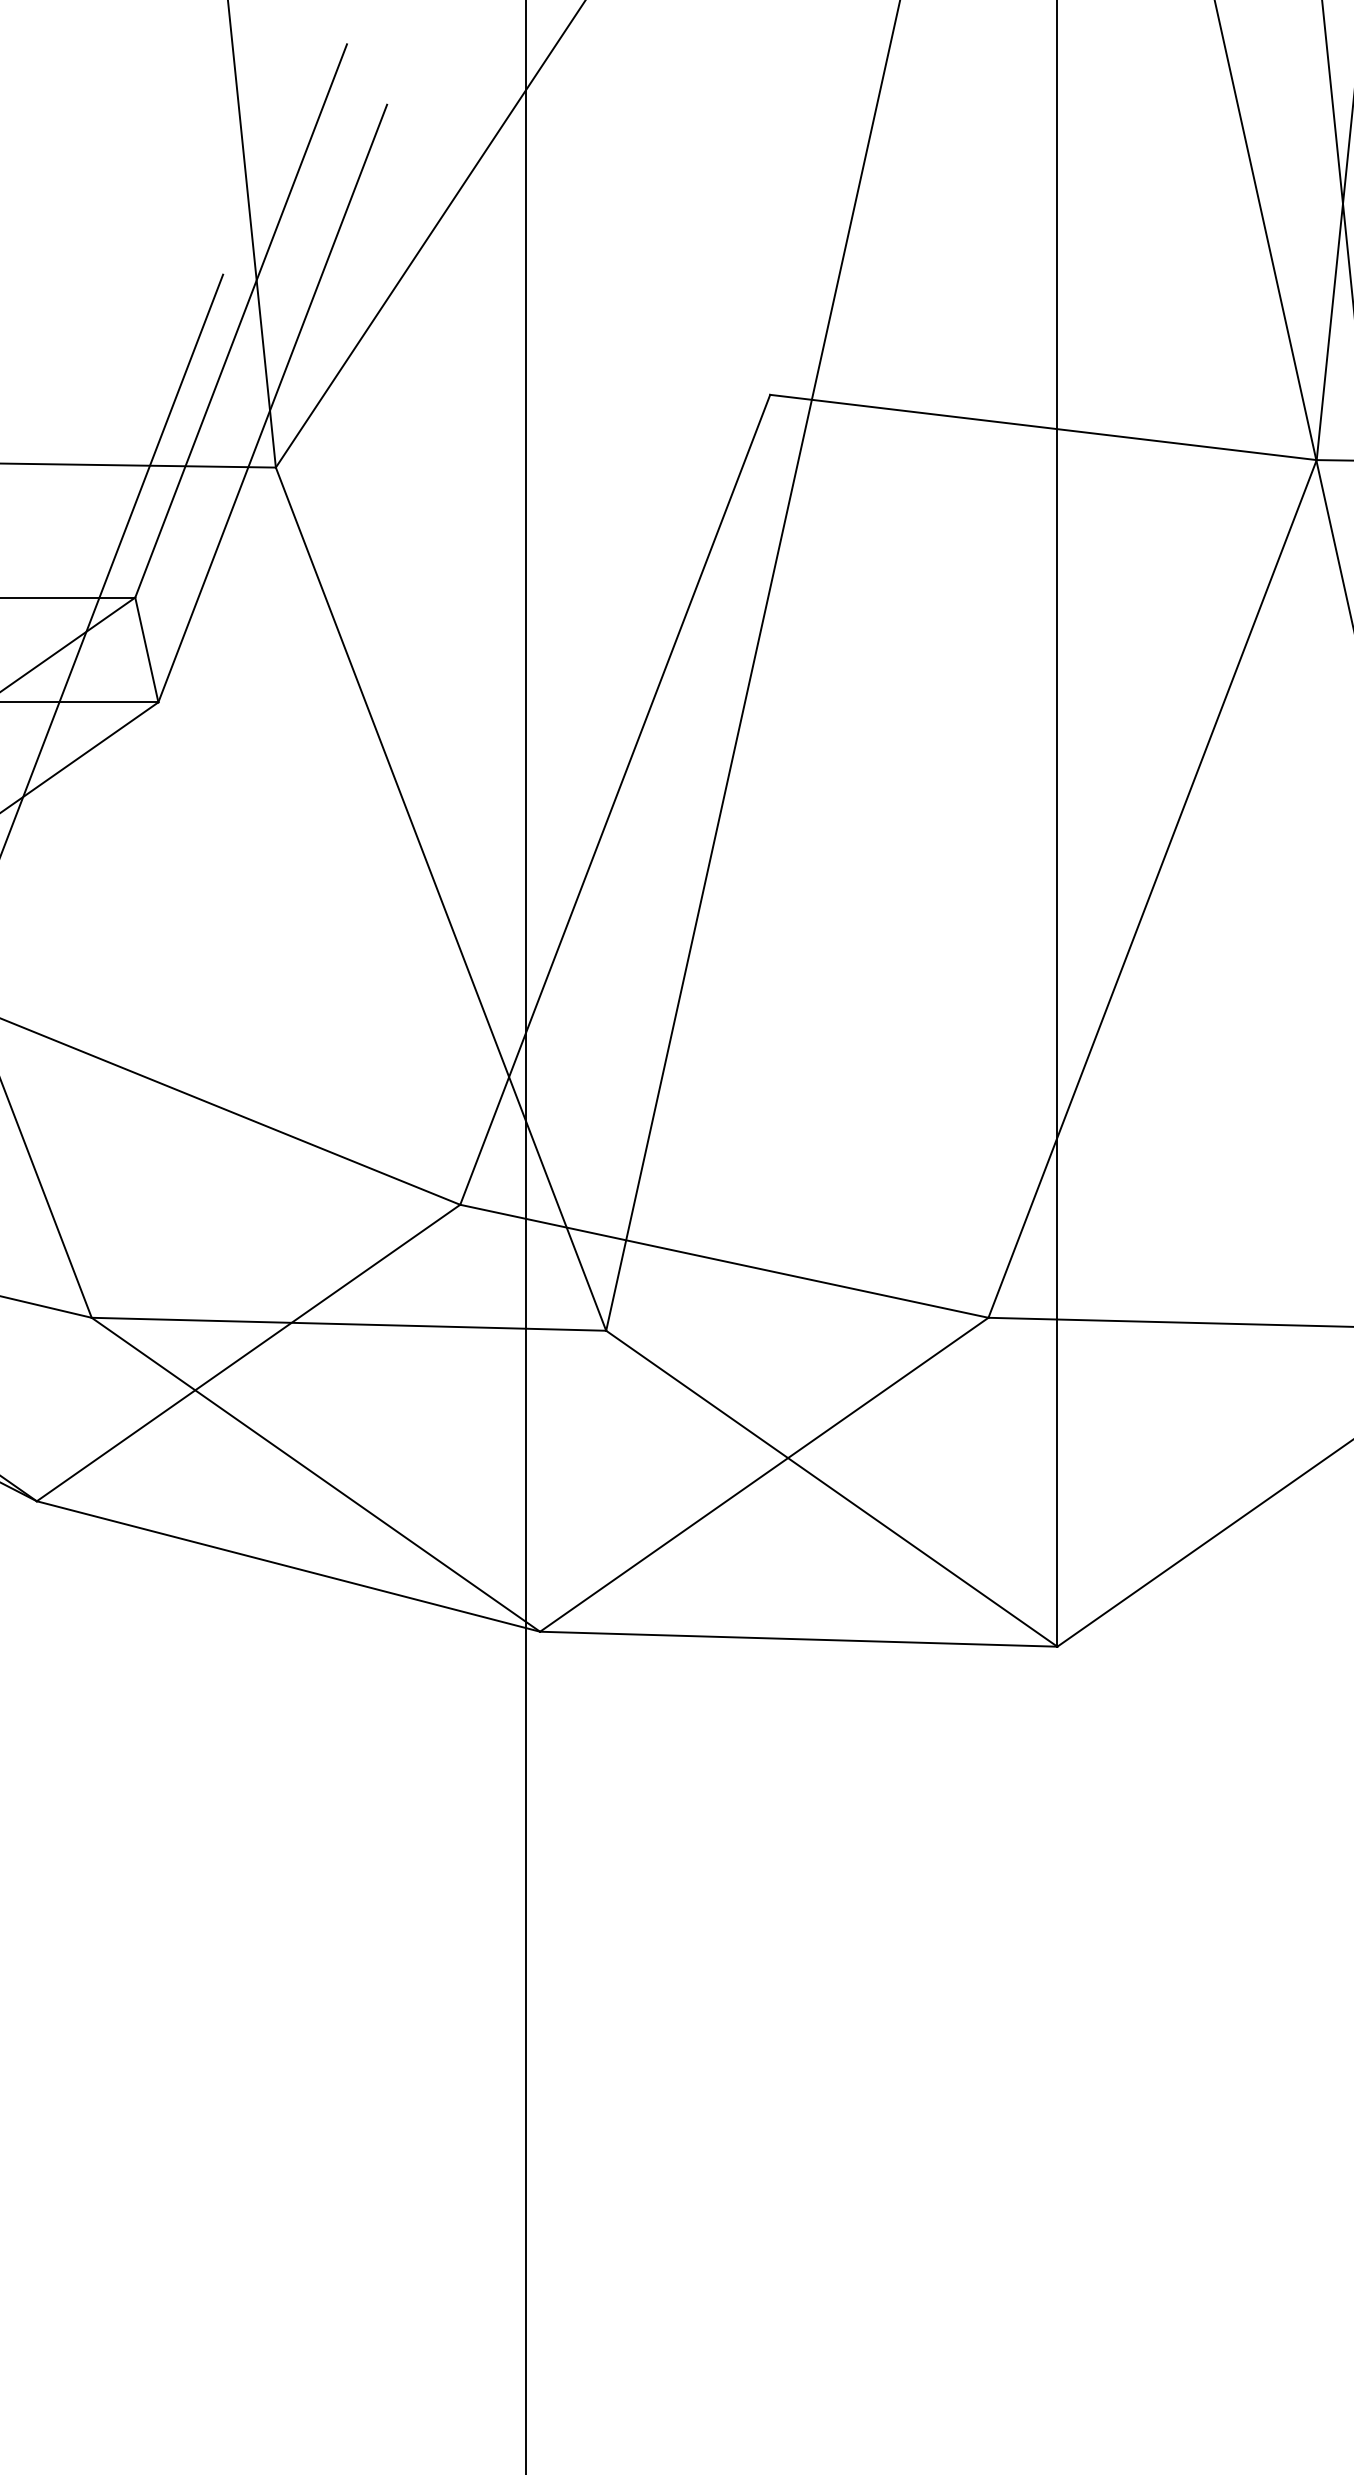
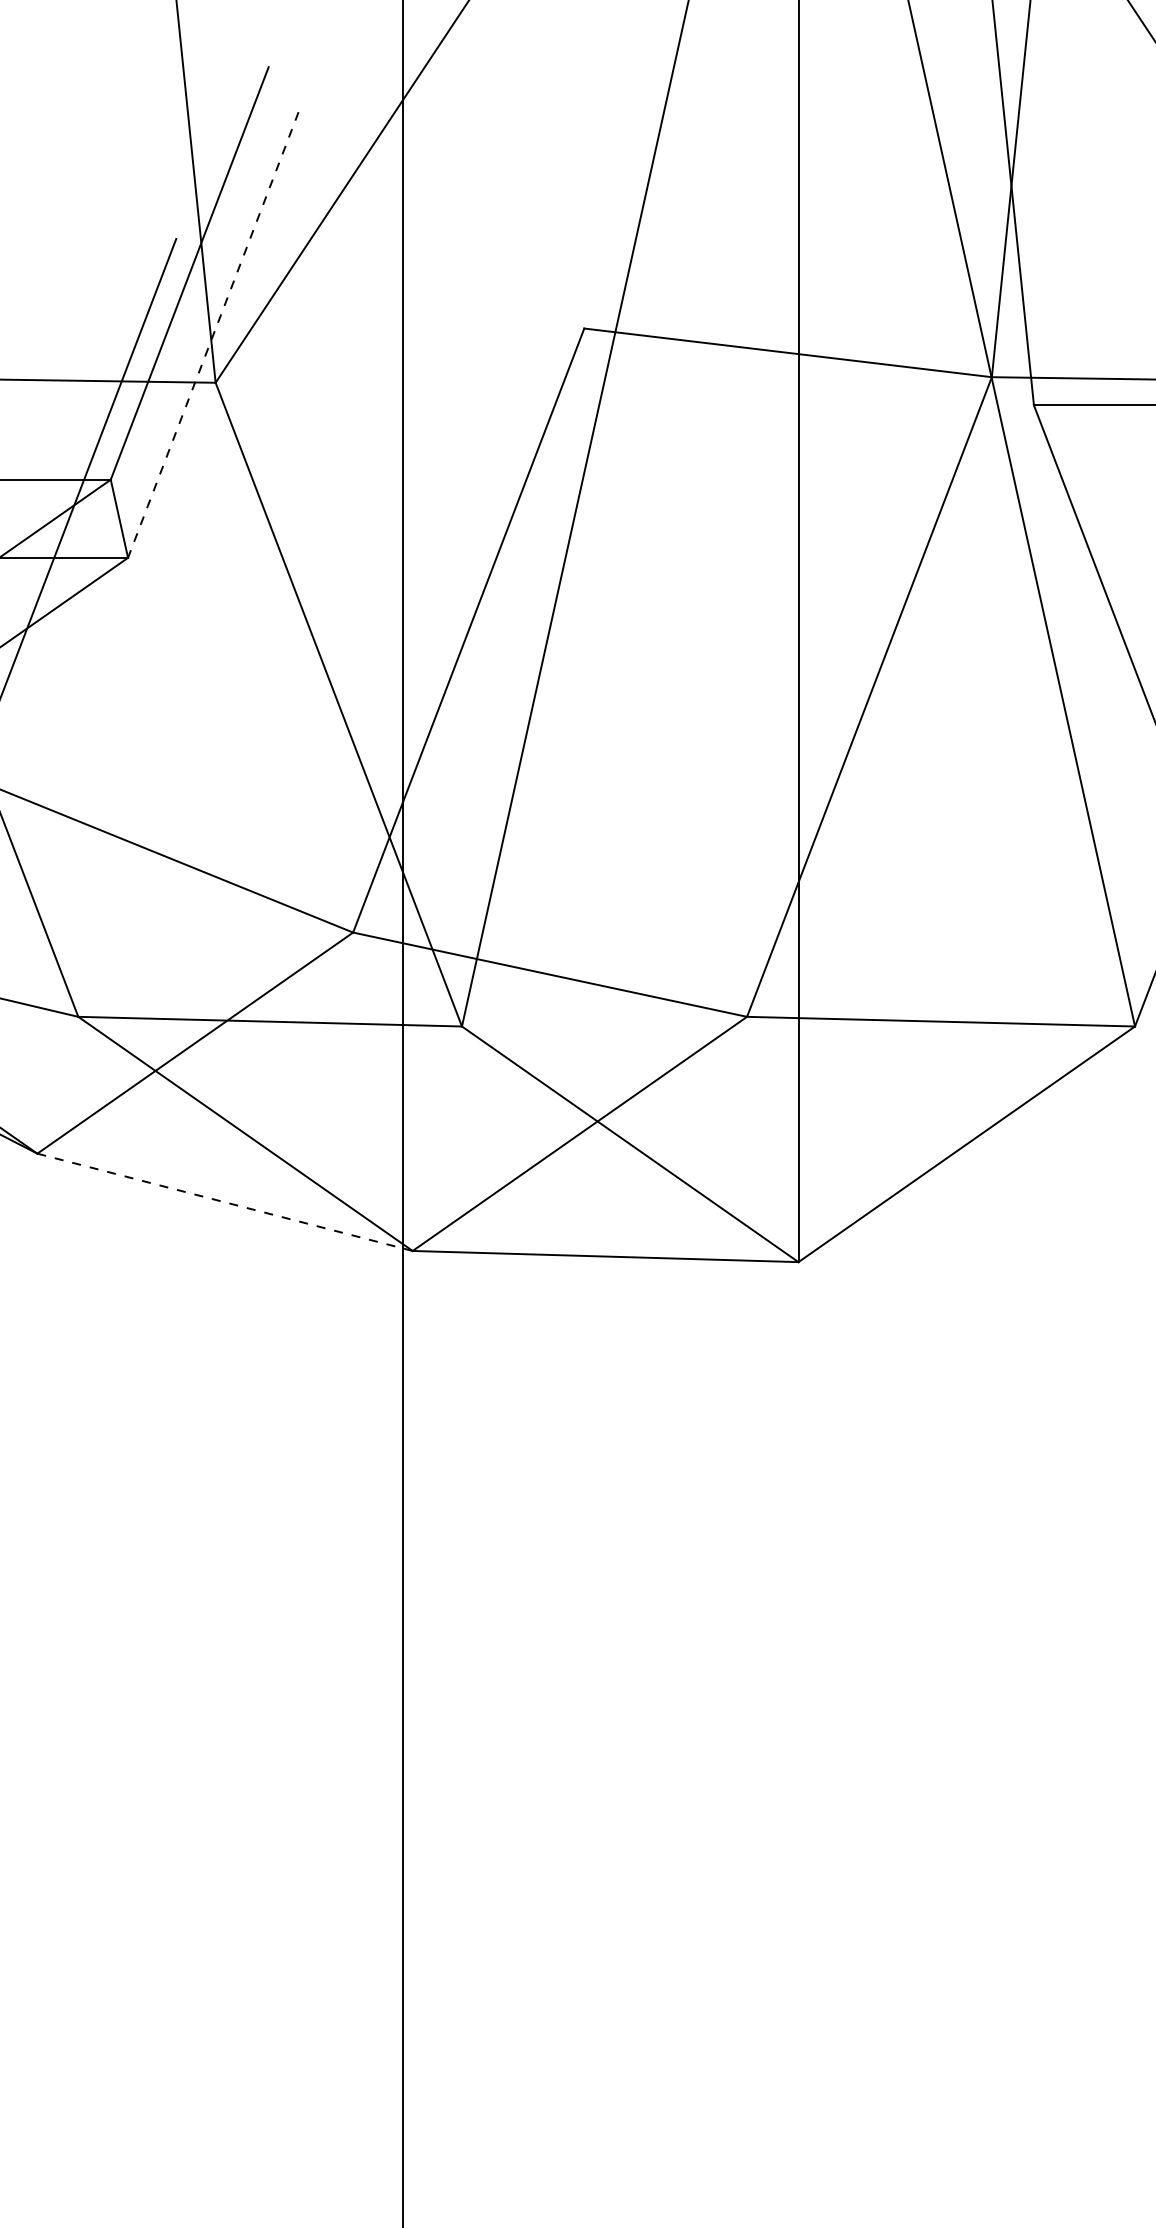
line: (273, 404) -> (213, 335), solid -> dashed
line: (289, 1566) -> (225, 1202), solid -> dashed

